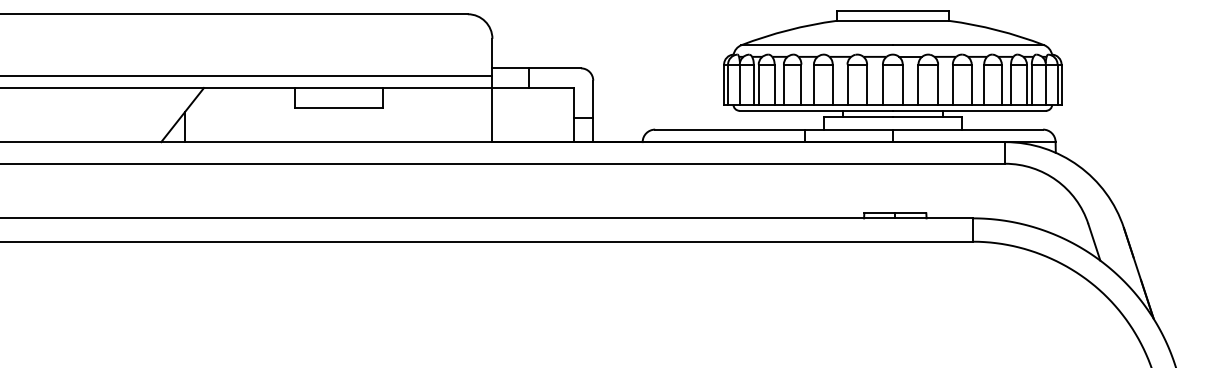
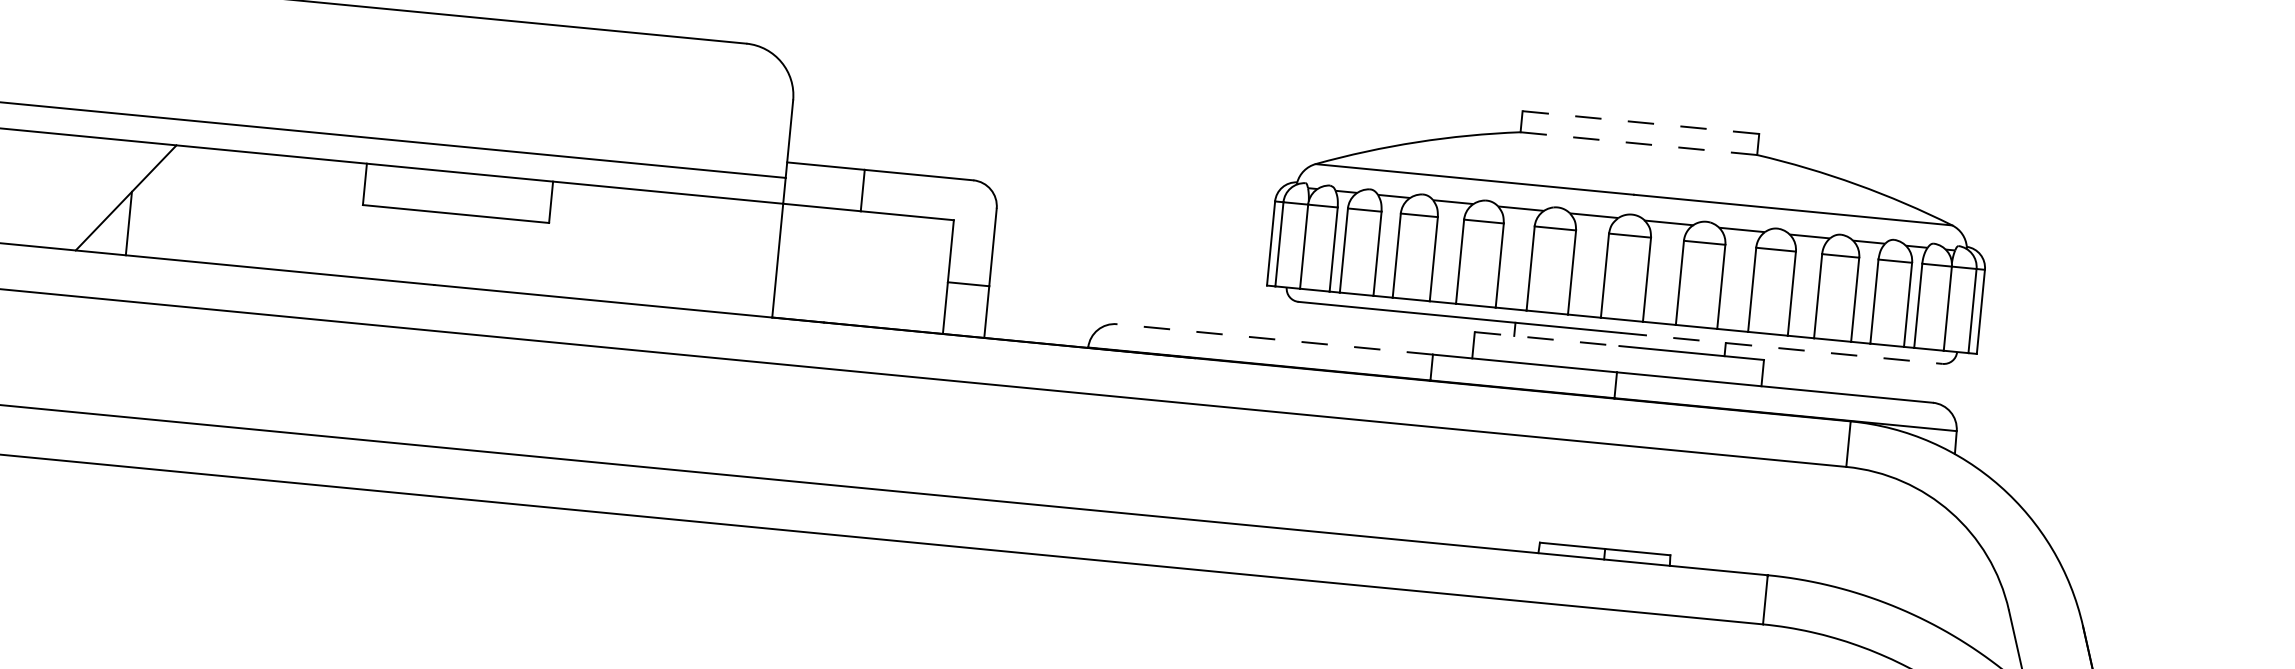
line: (892, 10) -> (1640, 121), solid -> dashed
line: (893, 20) -> (1640, 142), solid -> dashed
line: (969, 110) -> (1781, 347), solid -> dashed
line: (858, 117) -> (1547, 339), solid -> dashed
line: (729, 129) -> (1273, 338), solid -> dashed

